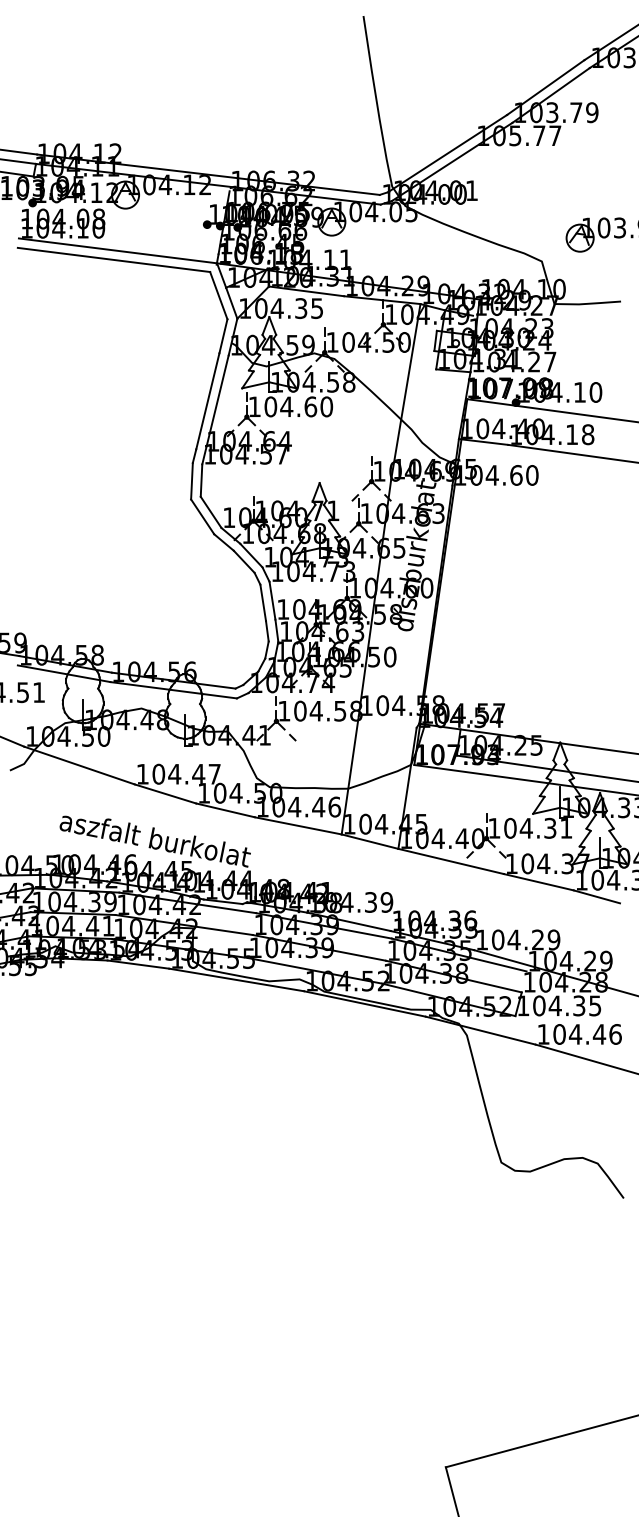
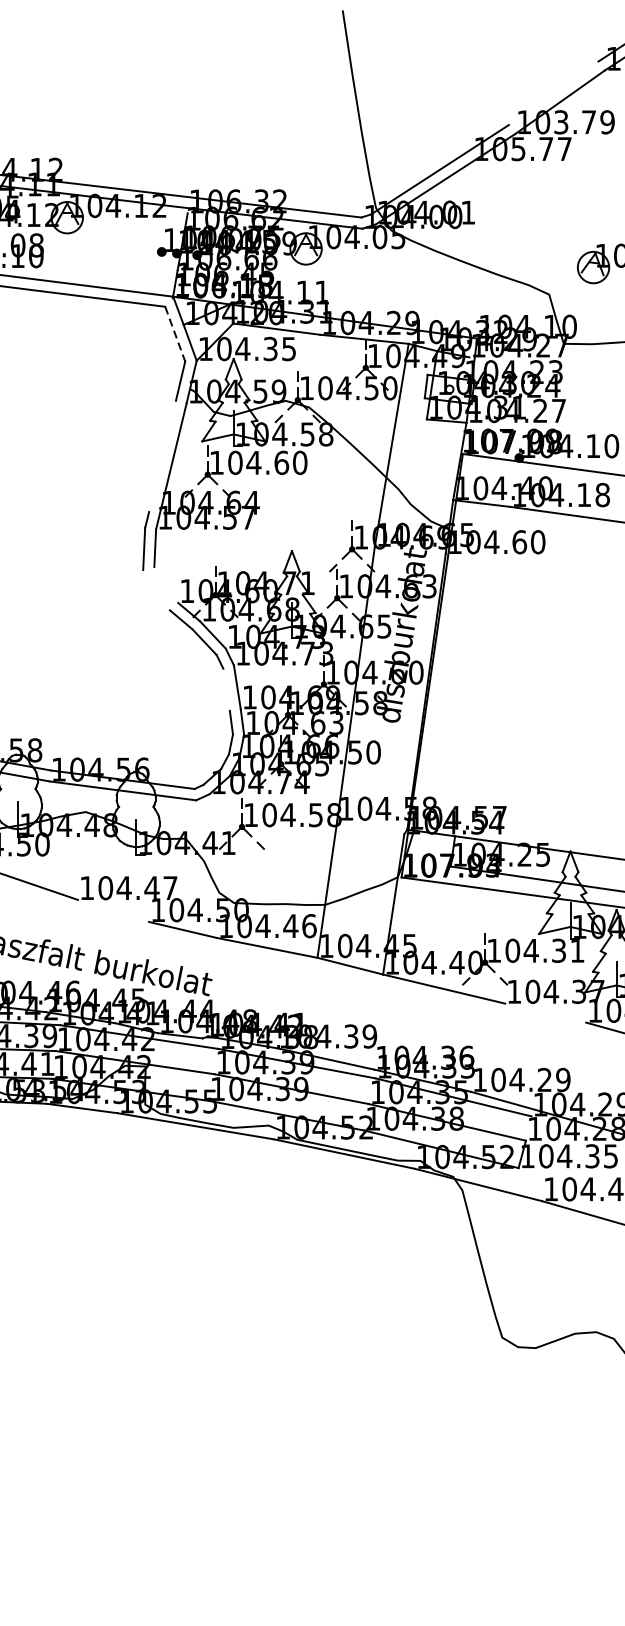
line: (545, 87) -> (553, 93), removed
line: (218, 296) -> (174, 335), solid -> dashed
line: (207, 401) -> (162, 456), removed
line: (210, 511) -> (165, 583), removed
line: (202, 516) -> (156, 589), removed
line: (263, 602) -> (226, 689), removed
line: (165, 793) -> (113, 910), removed
line: (538, 882) -> (545, 1013), removed

